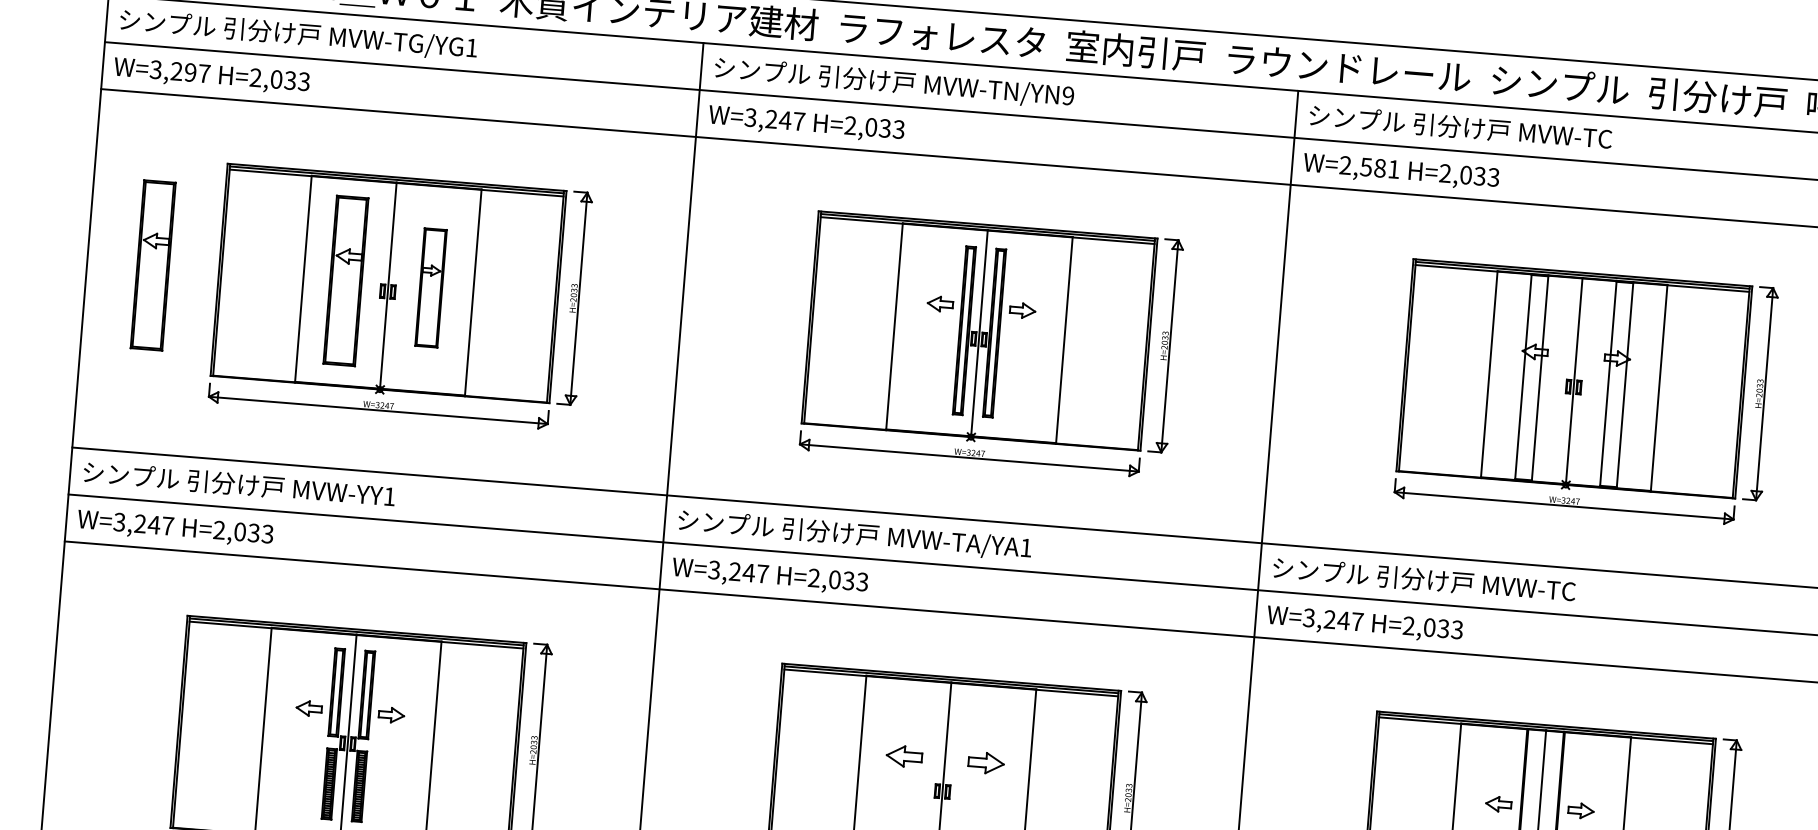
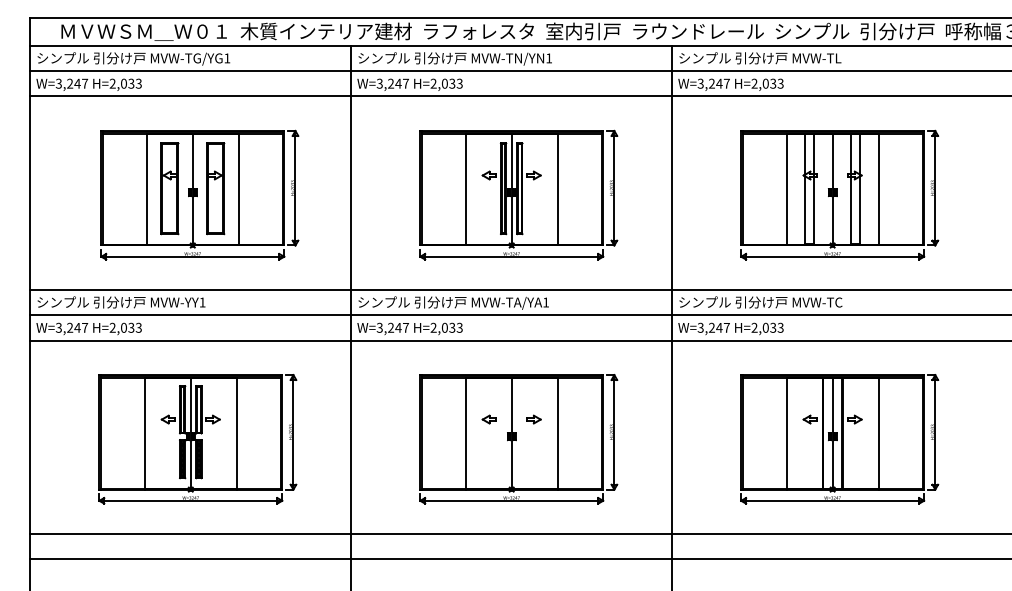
text: (190, 72) -> (77, 83), W=3,297 -> W=3,247
text: (1068, 96) -> (549, 58), MVW-TN/YN9 -> MVW-TN/YN1
text: (1604, 139) -> (838, 58), シンプル 引分け戸 MVW-TC -> シンプル 引分け戸 MVW-TL
text: (1369, 166) -> (713, 83), W=2,581 -> W=3,247
part: (152, 264) -> (65, 188), removed
part: (430, 287) -> (215, 188), size x1.43
part: (902, 756) -> (488, 419), size x0.71
part: (985, 762) -> (533, 419), size x0.71

